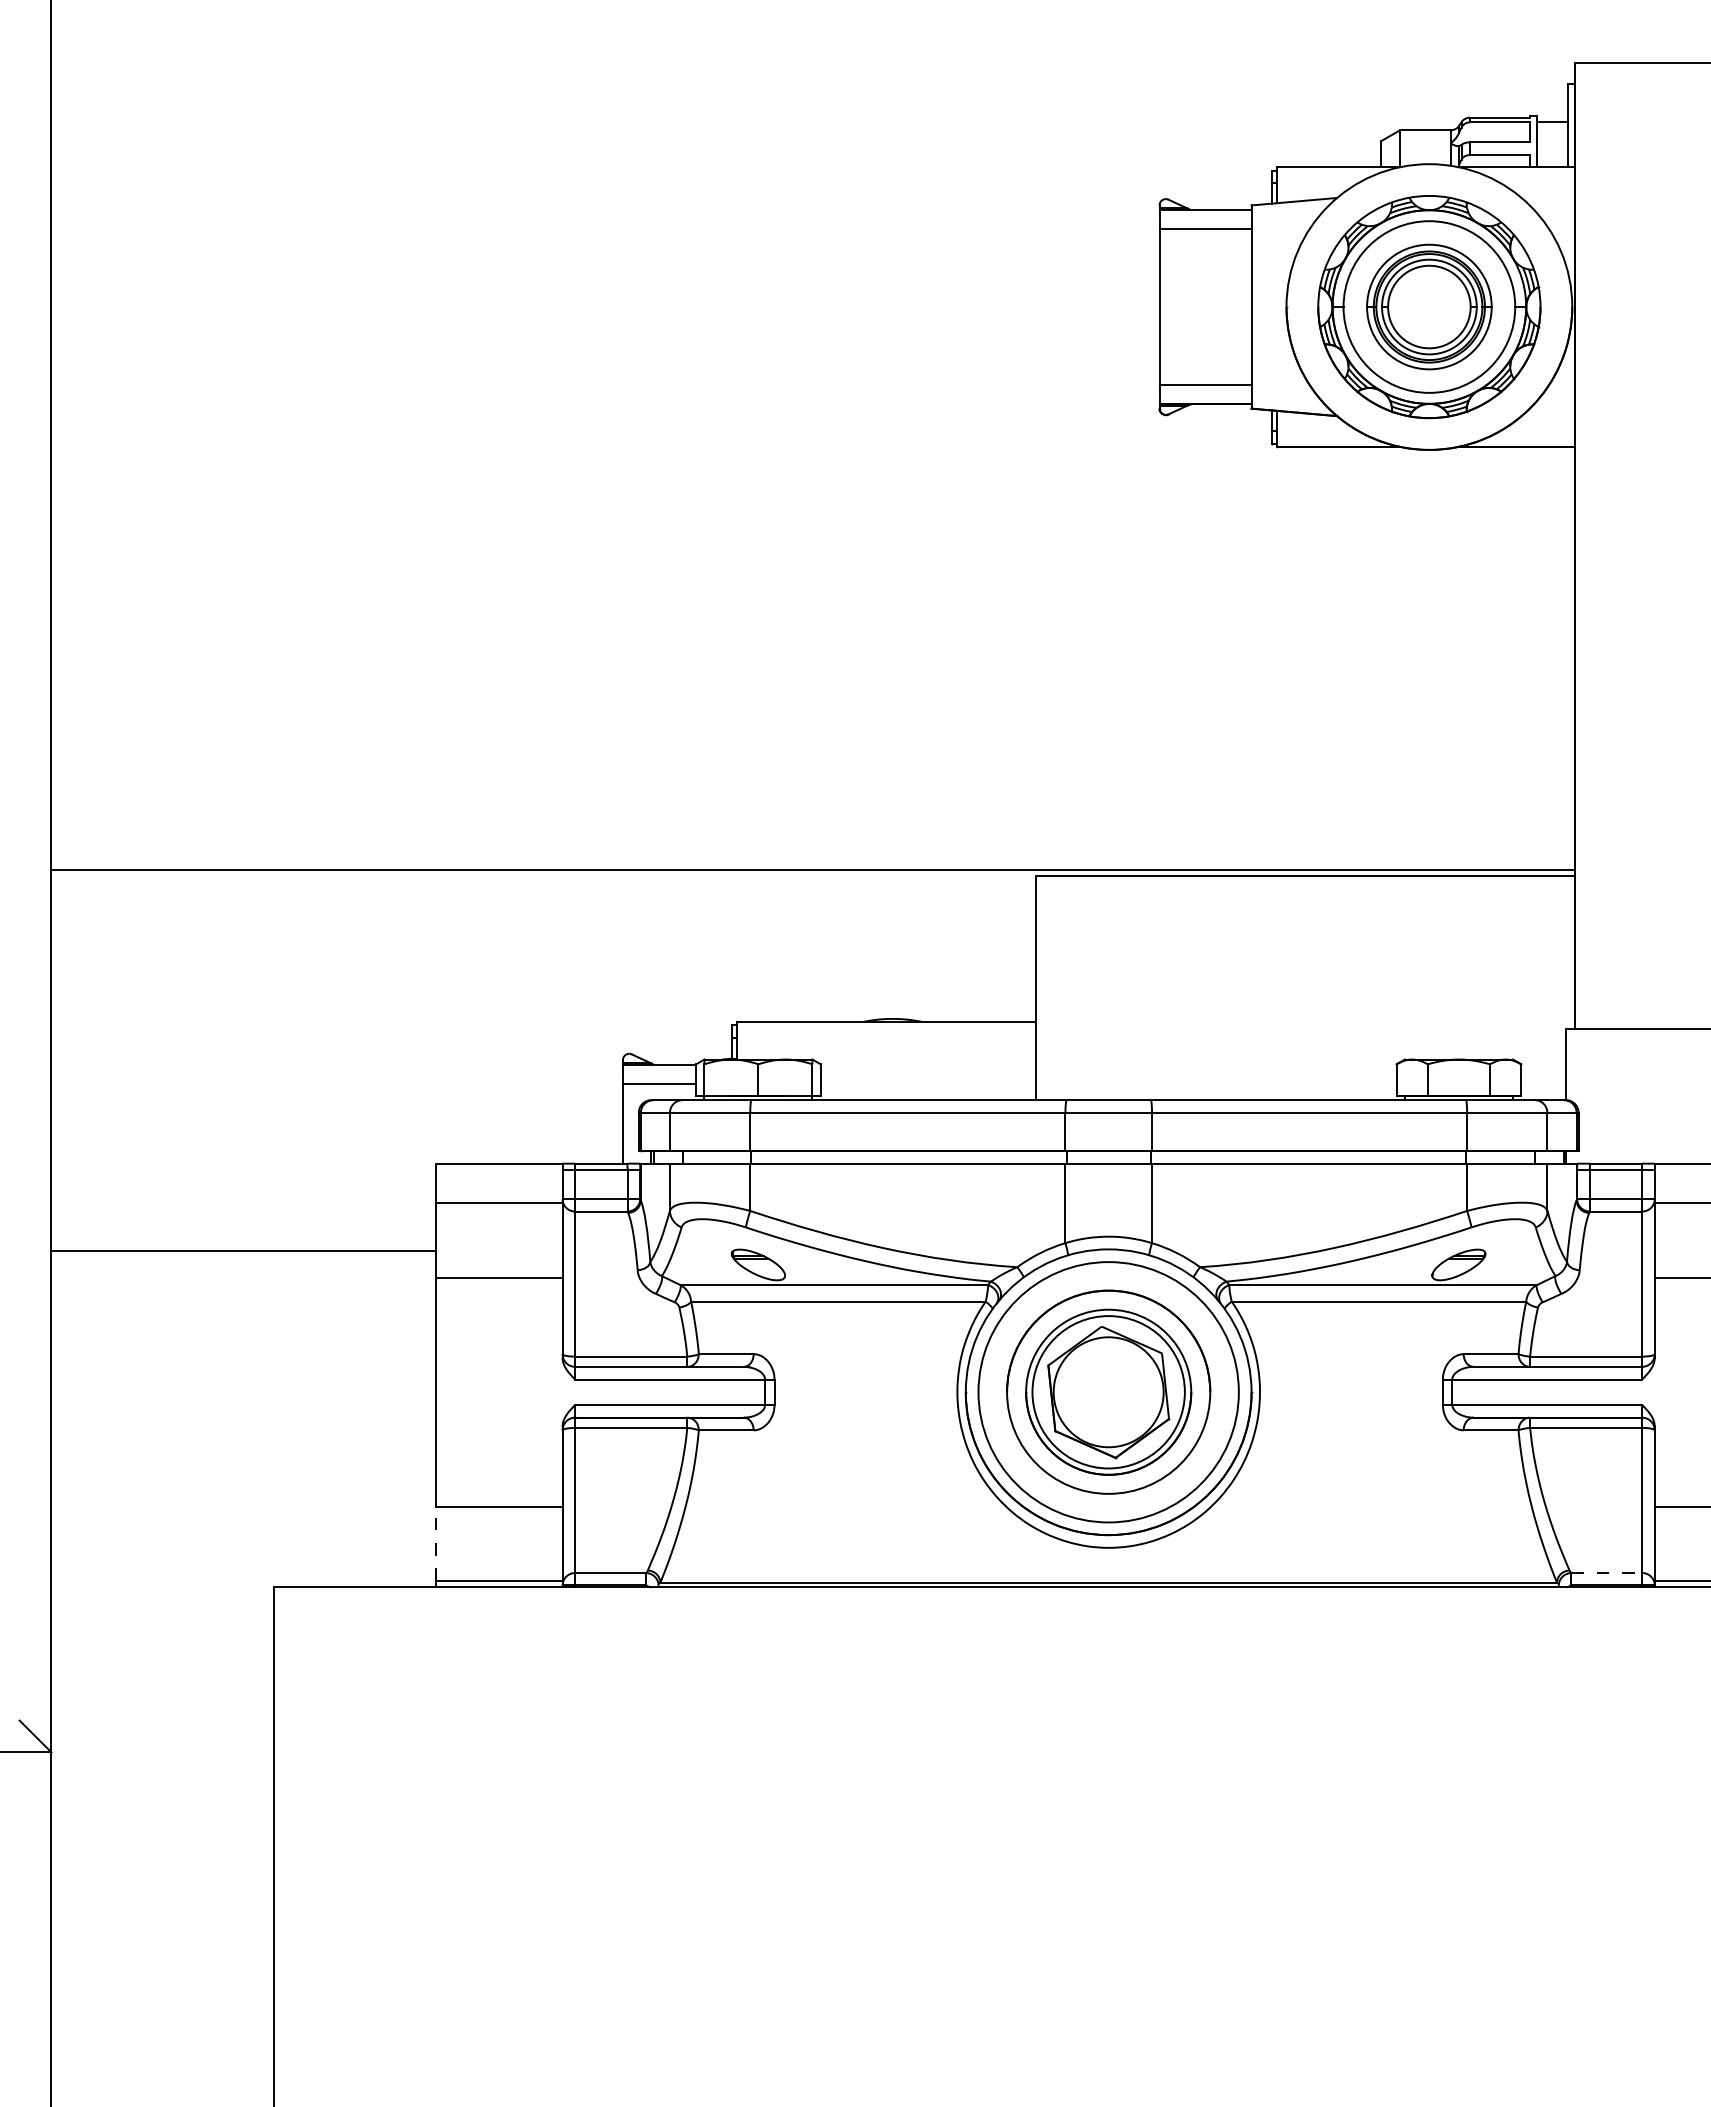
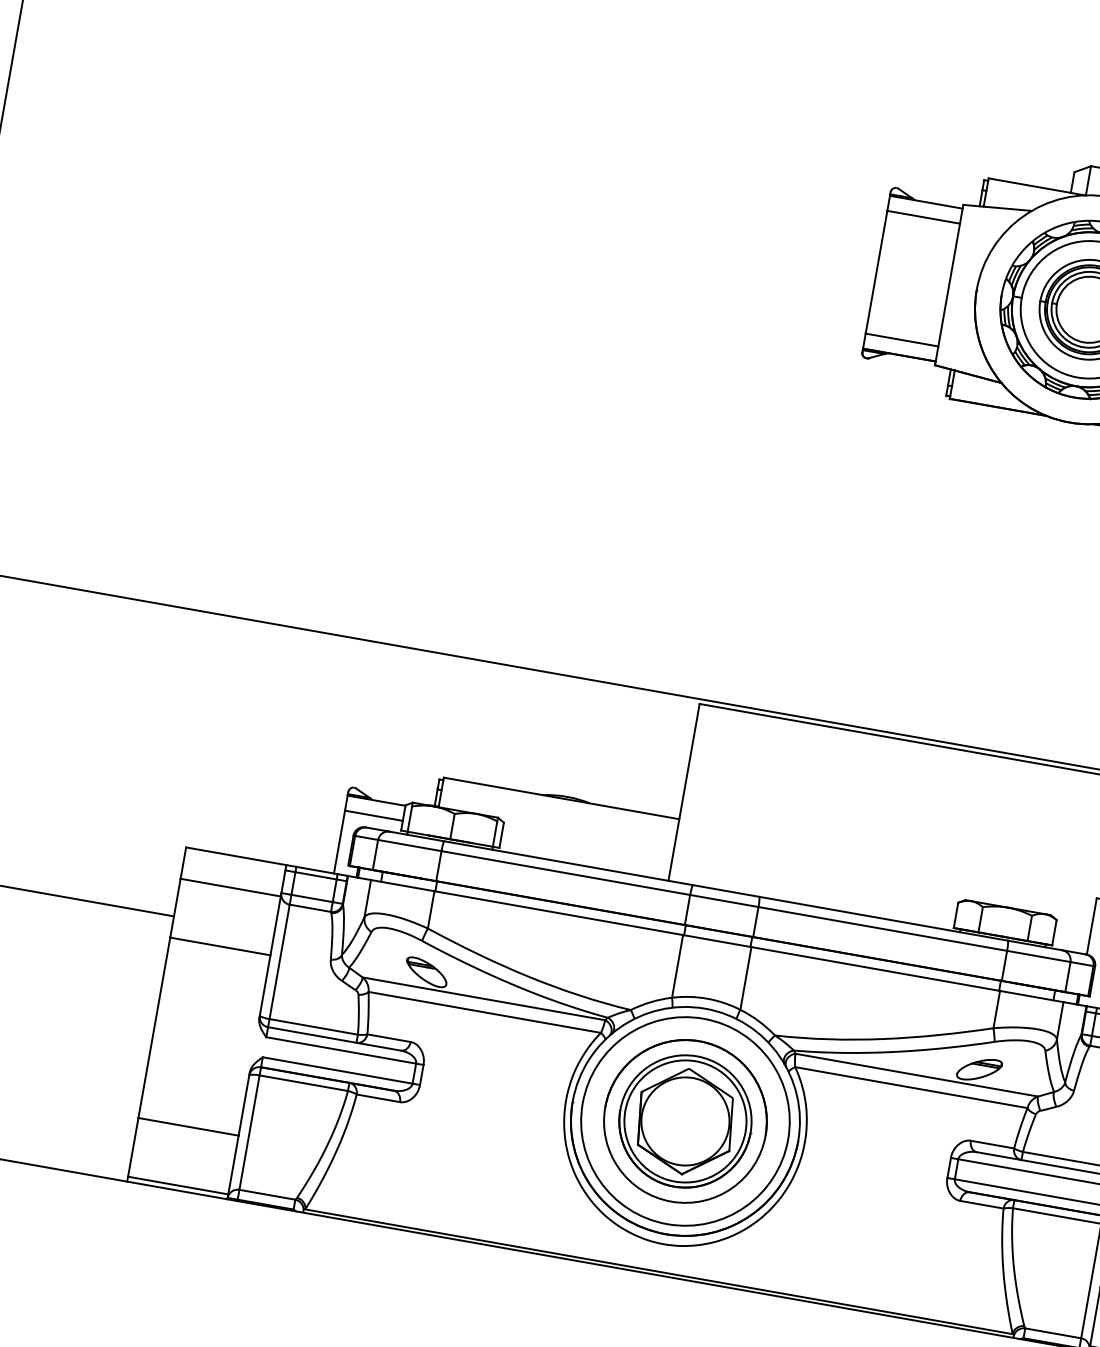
line: (435, 1543) -> (133, 1147), dashed -> solid
line: (1607, 1573) -> (1053, 1333), dashed -> solid

